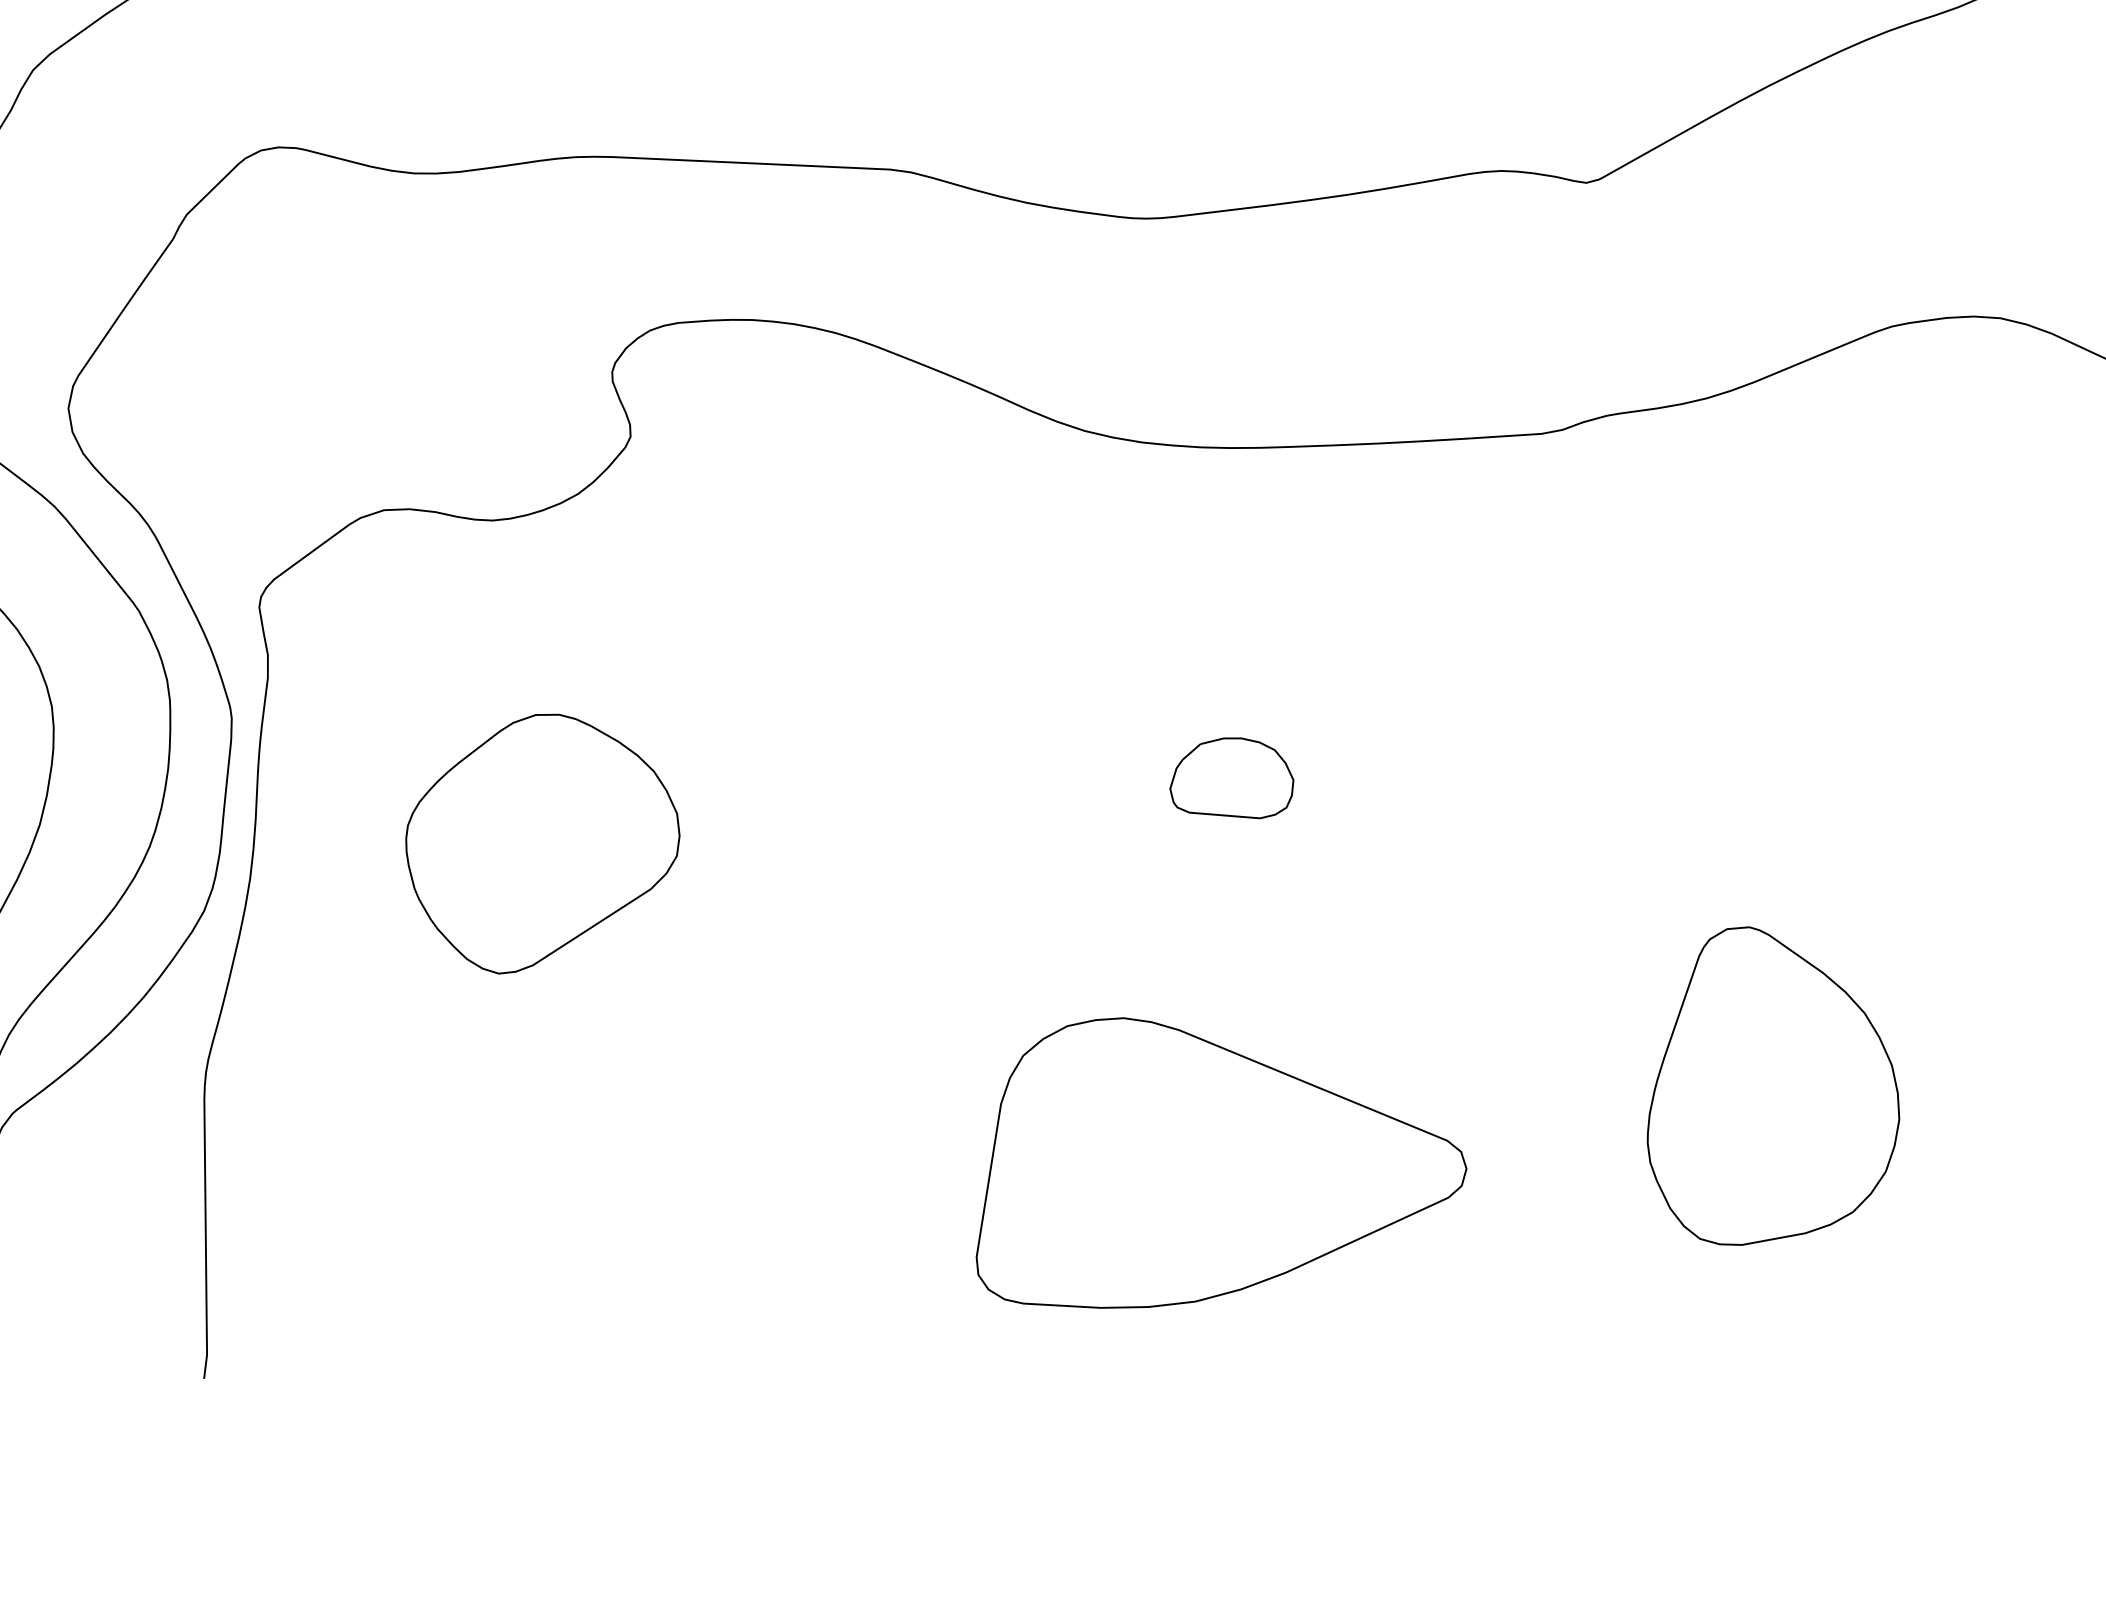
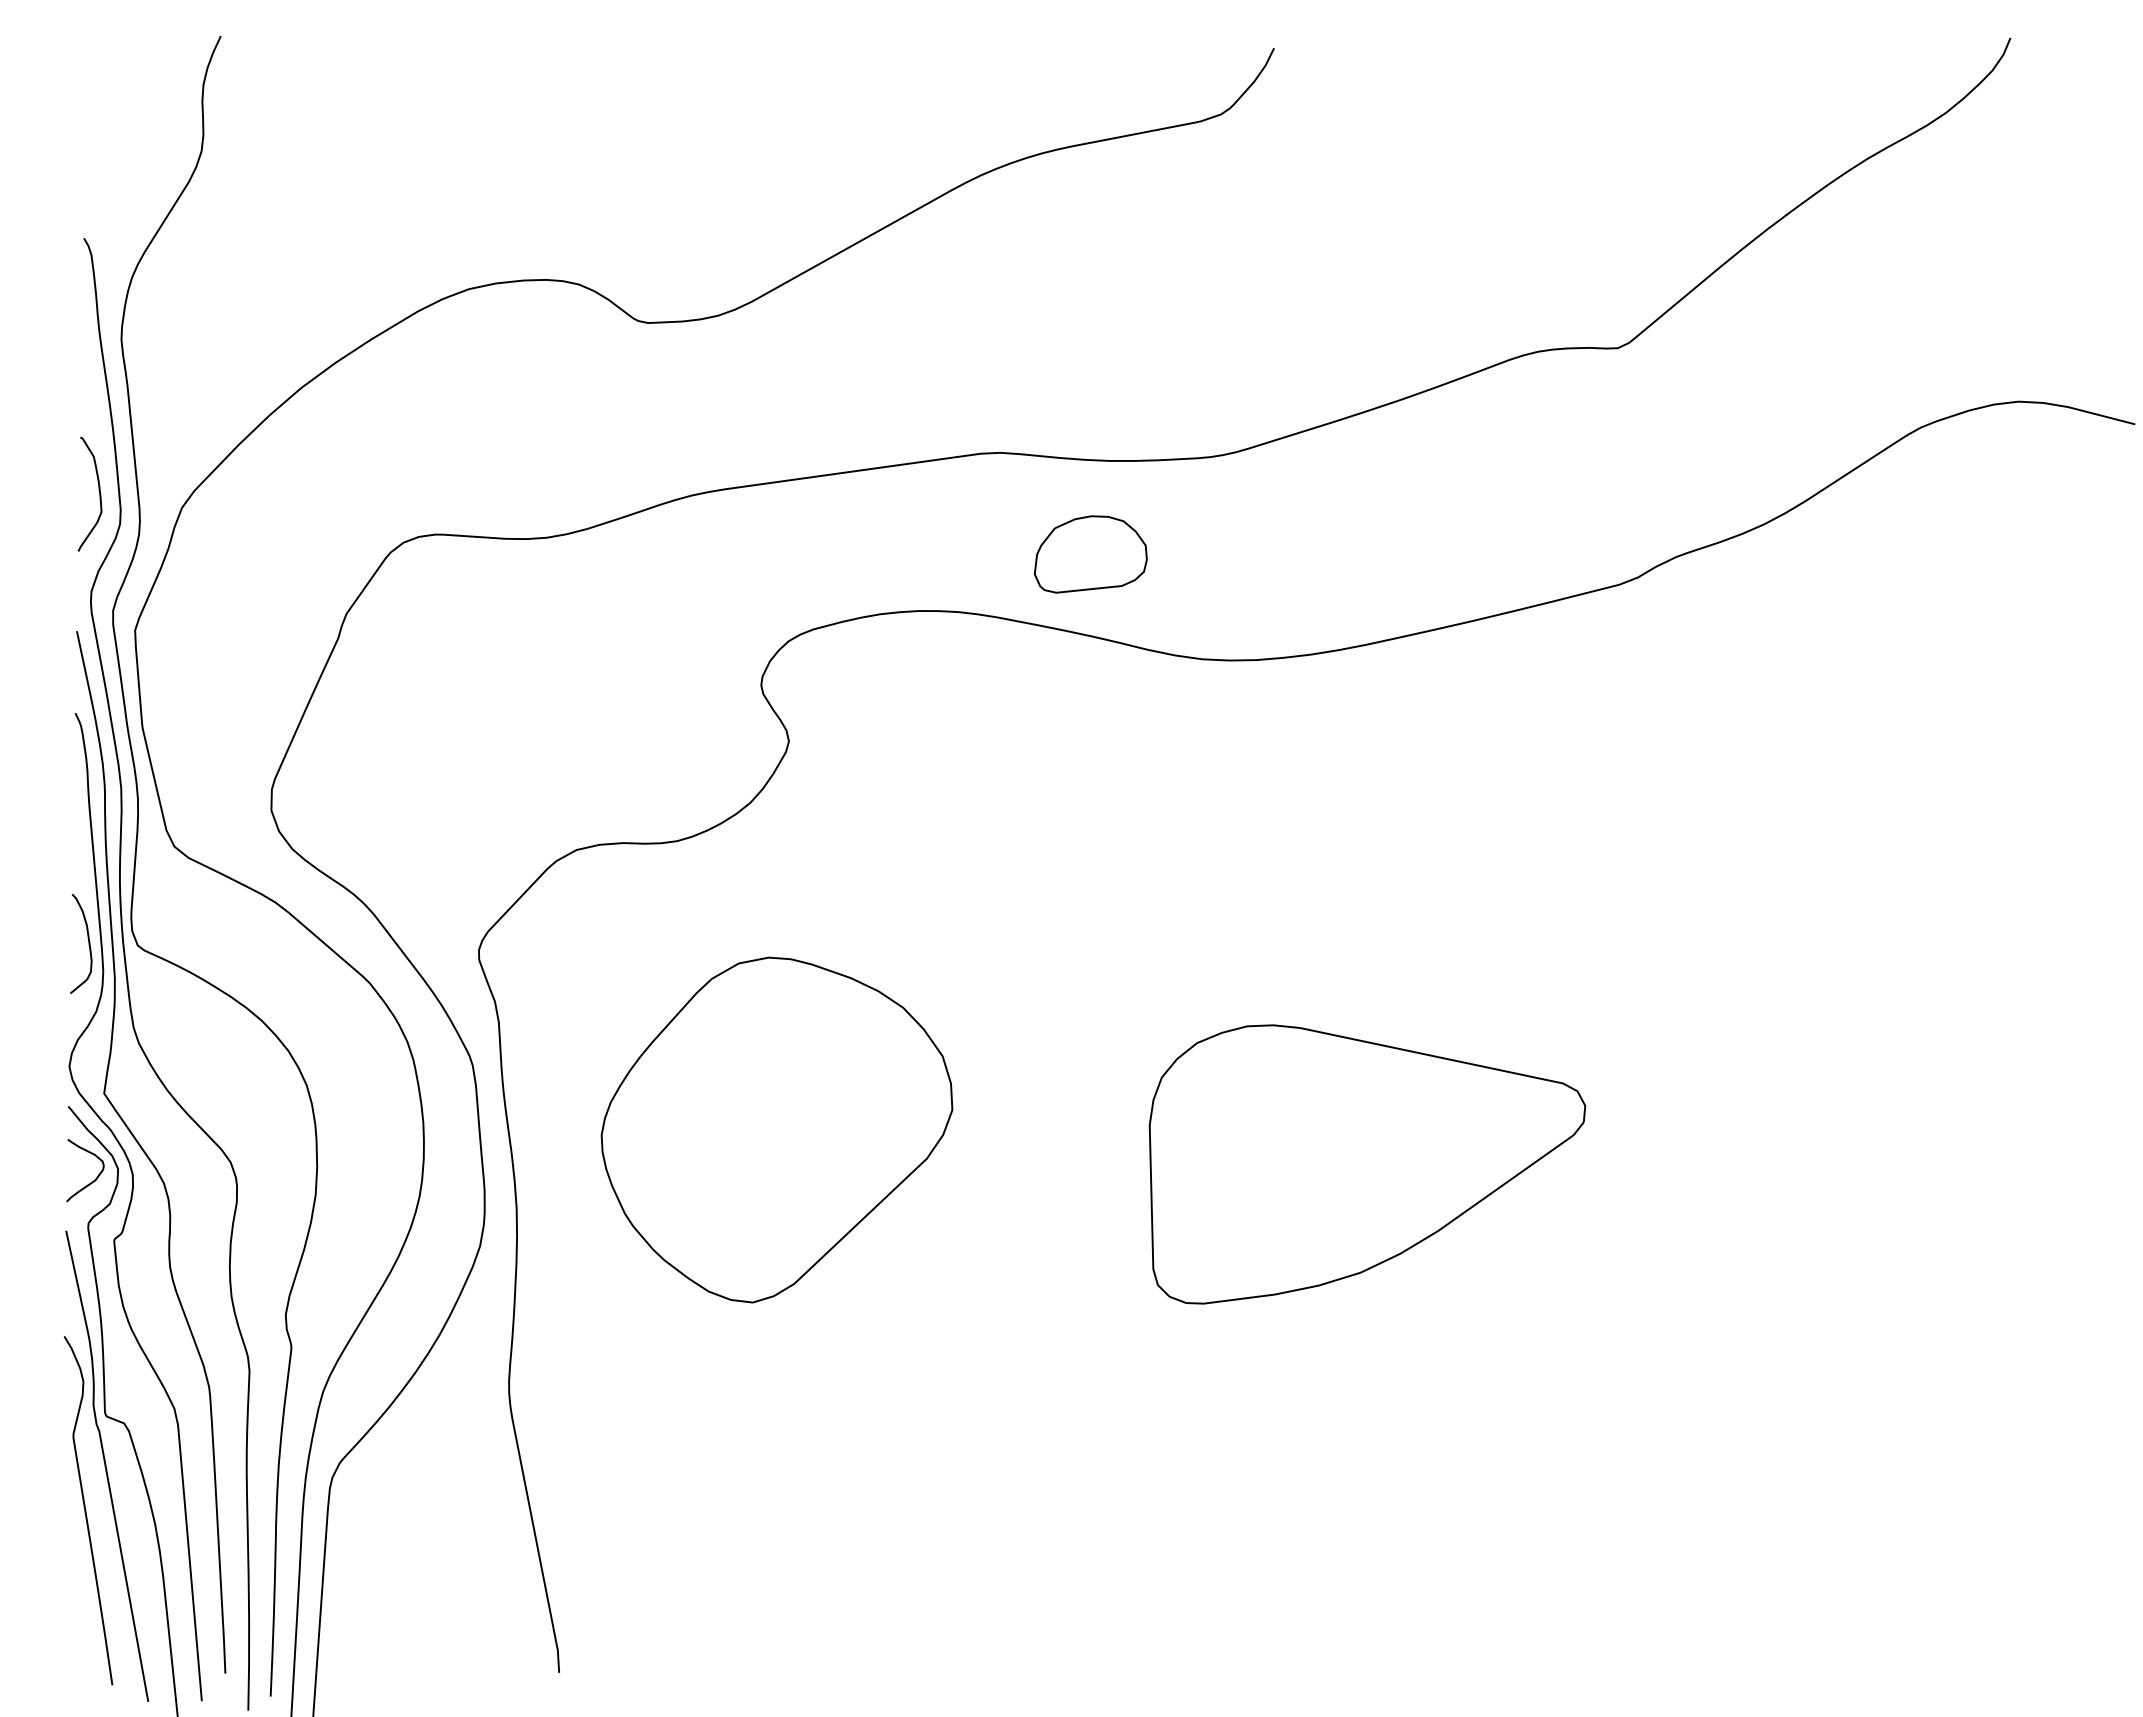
part: (1233, 778) -> (1090, 554), moved
part: (540, 846) -> (776, 1130), size x1.4
part: (1778, 1093) -> (1947, 1146), removed
part: (1224, 1188) -> (1367, 1164), moved

